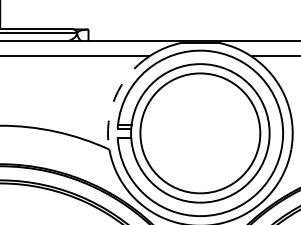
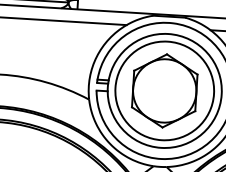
arc: (115, 97) -> (96, 57), dashed -> solid
part: (199, 132) -> (164, 90), added

